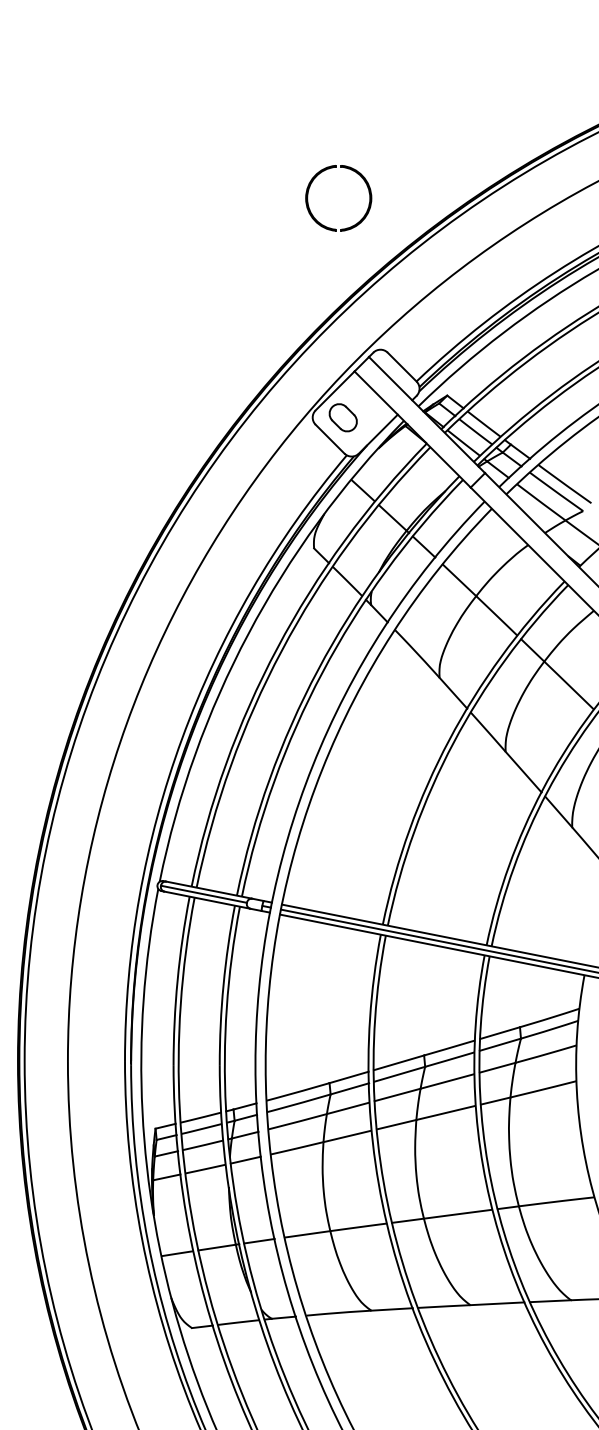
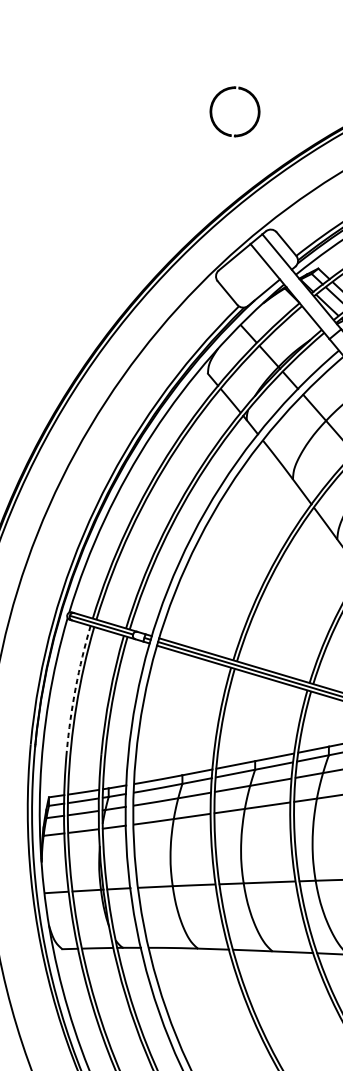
part: (311, 211) -> (213, 119), moved
part: (342, 417) -> (238, 277), removed
arc: (177, 980) -> (75, 687), solid -> dashed

